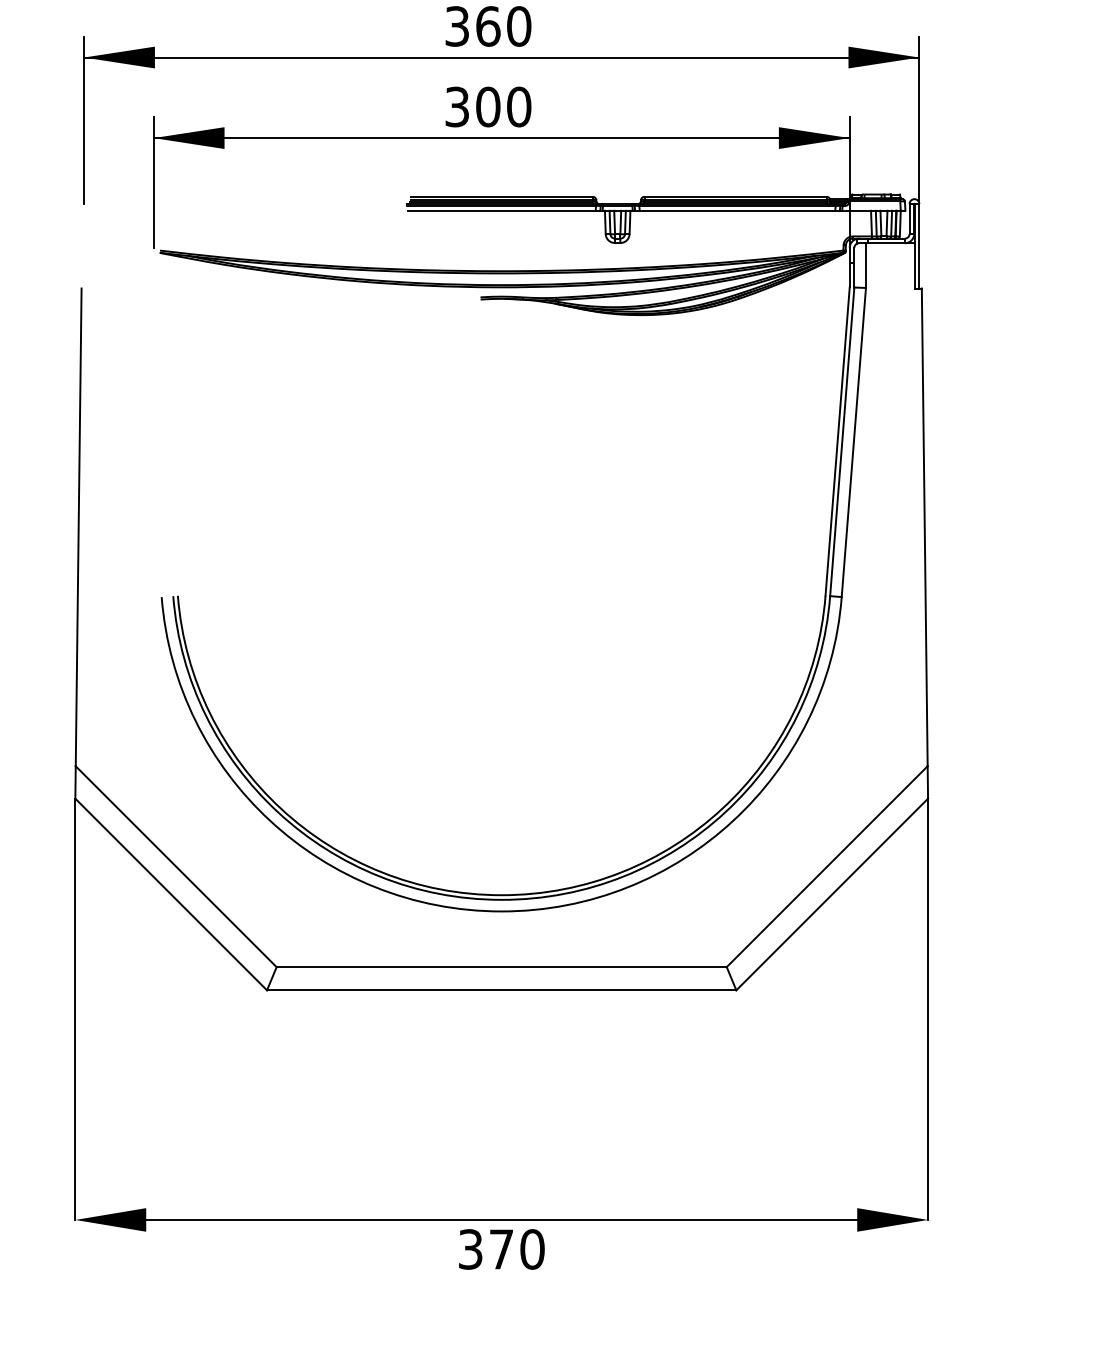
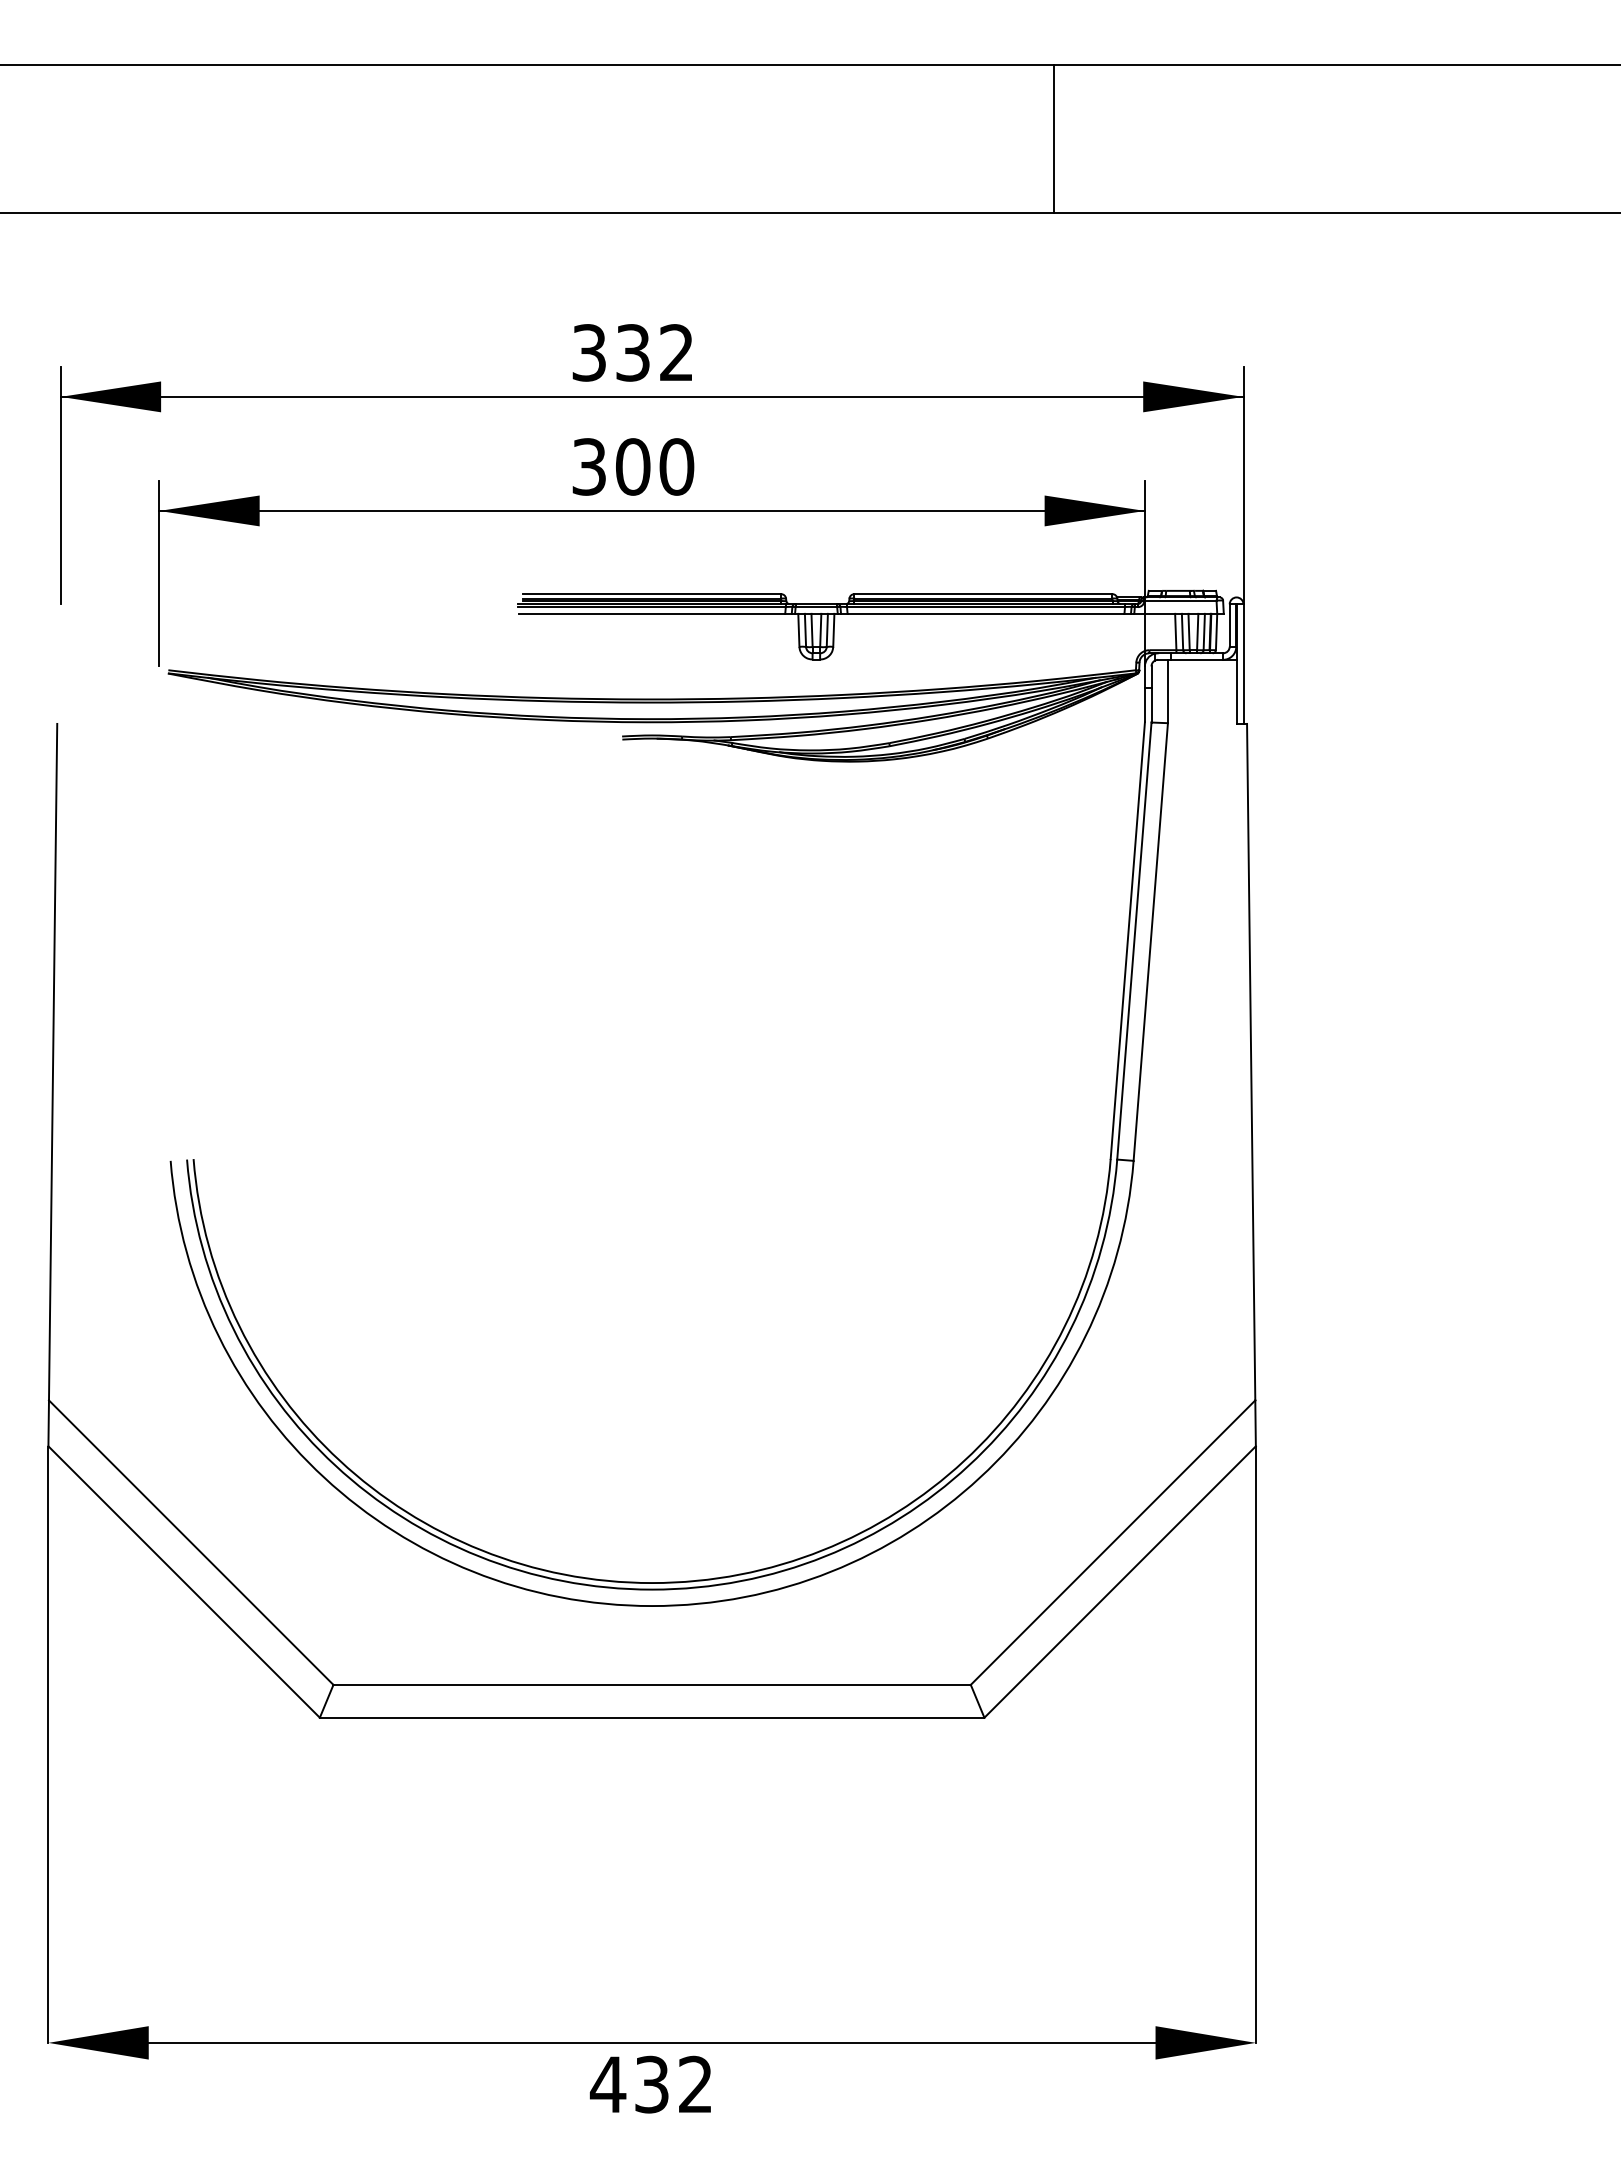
text: (504, 26) -> (655, 352), 360 -> 332
text: (501, 1249) -> (651, 2084), 370 -> 432

